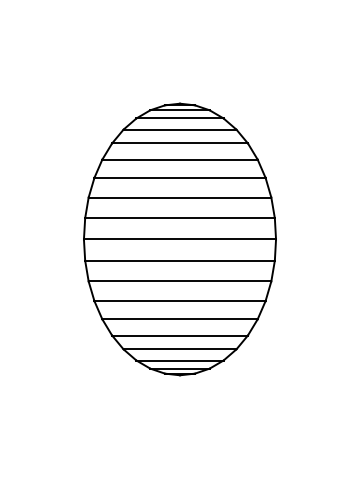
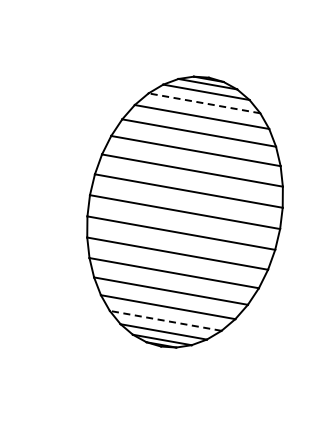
line: (179, 129) -> (203, 103), solid -> dashed
line: (179, 349) -> (165, 320), solid -> dashed

